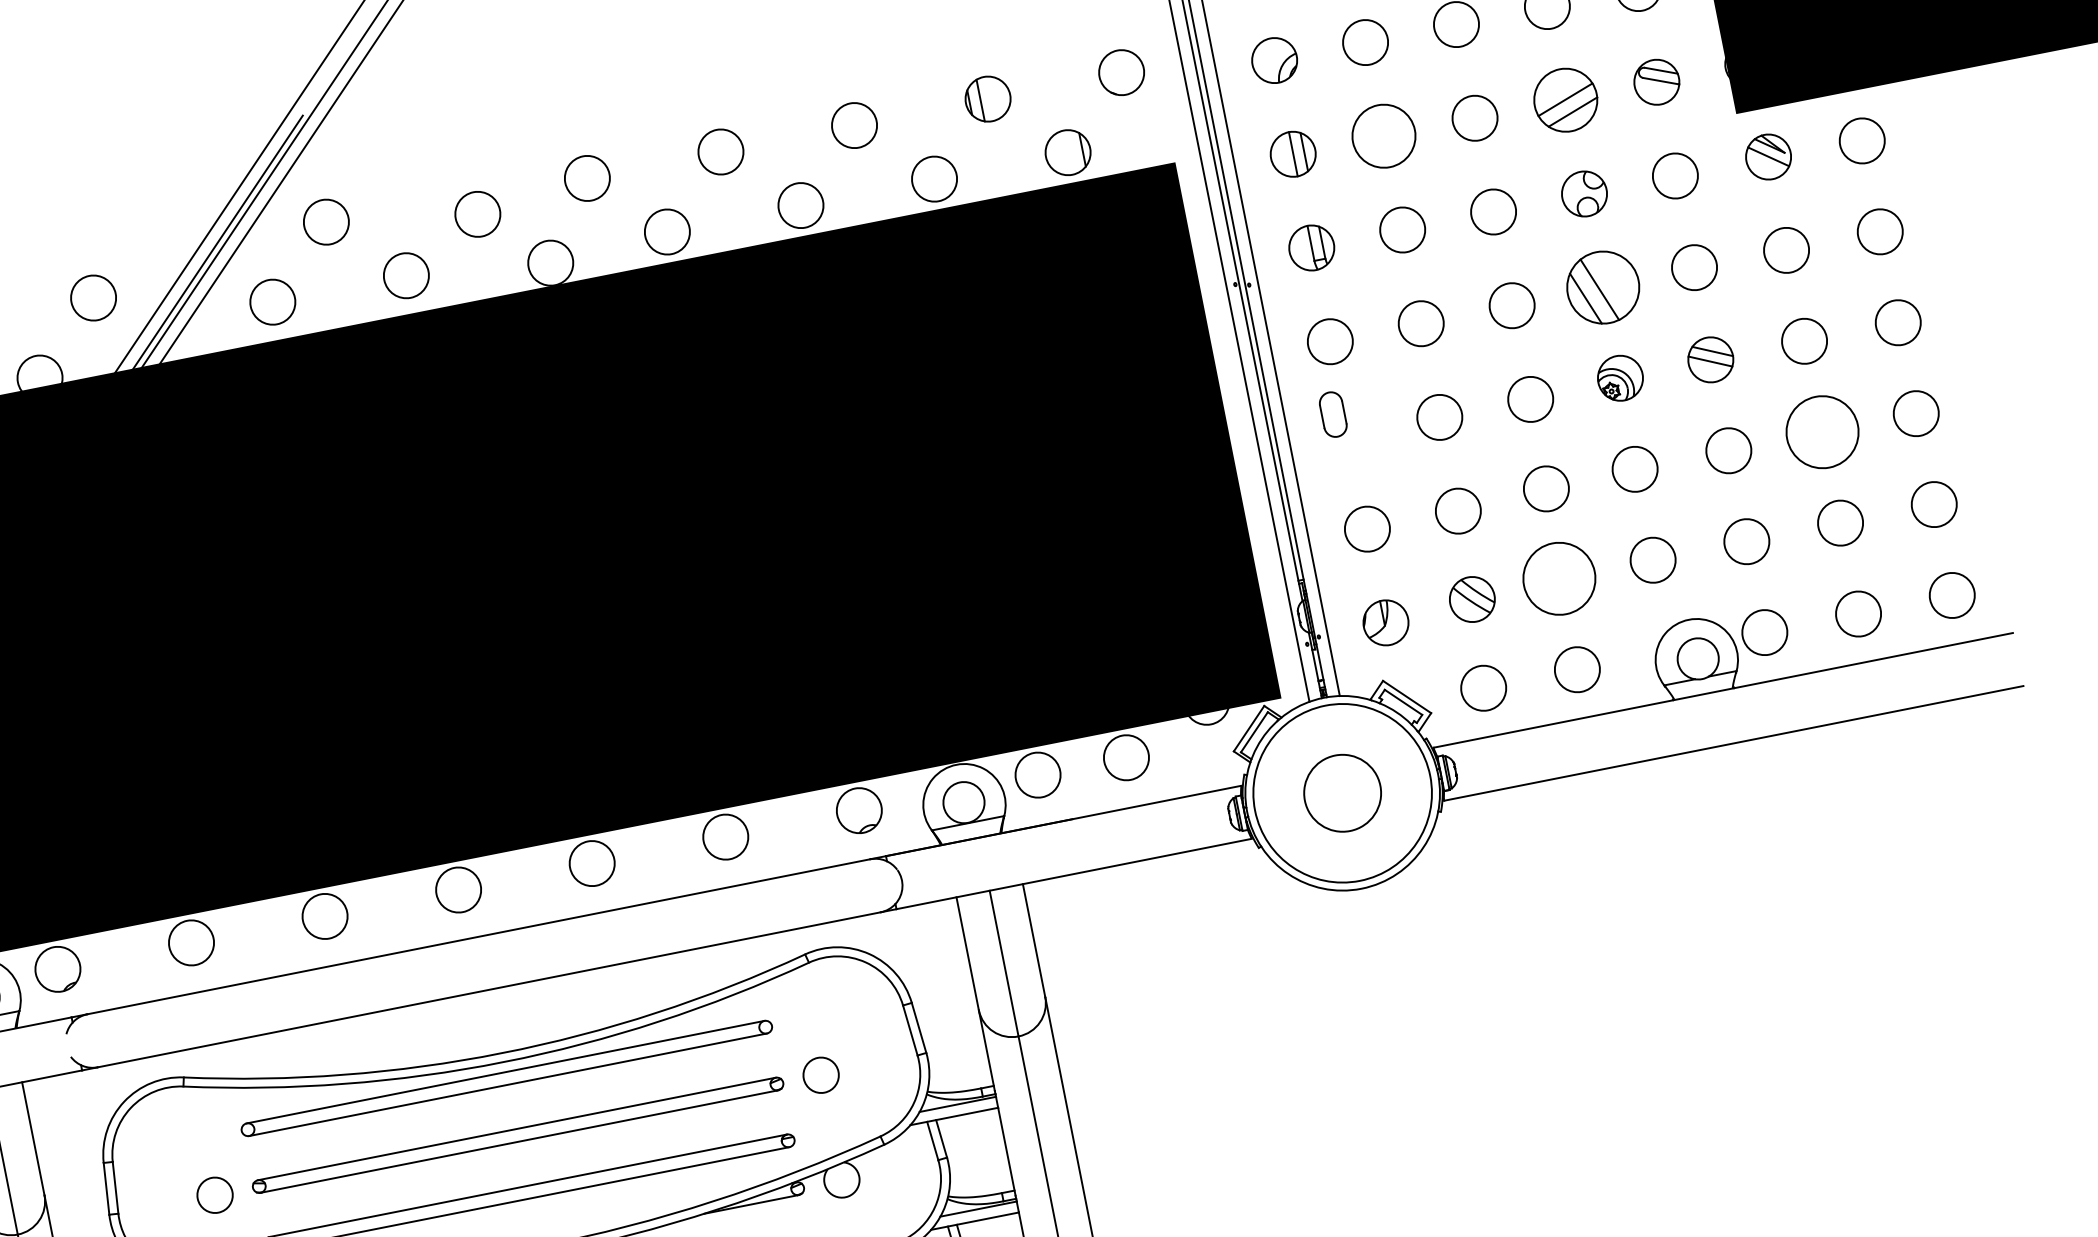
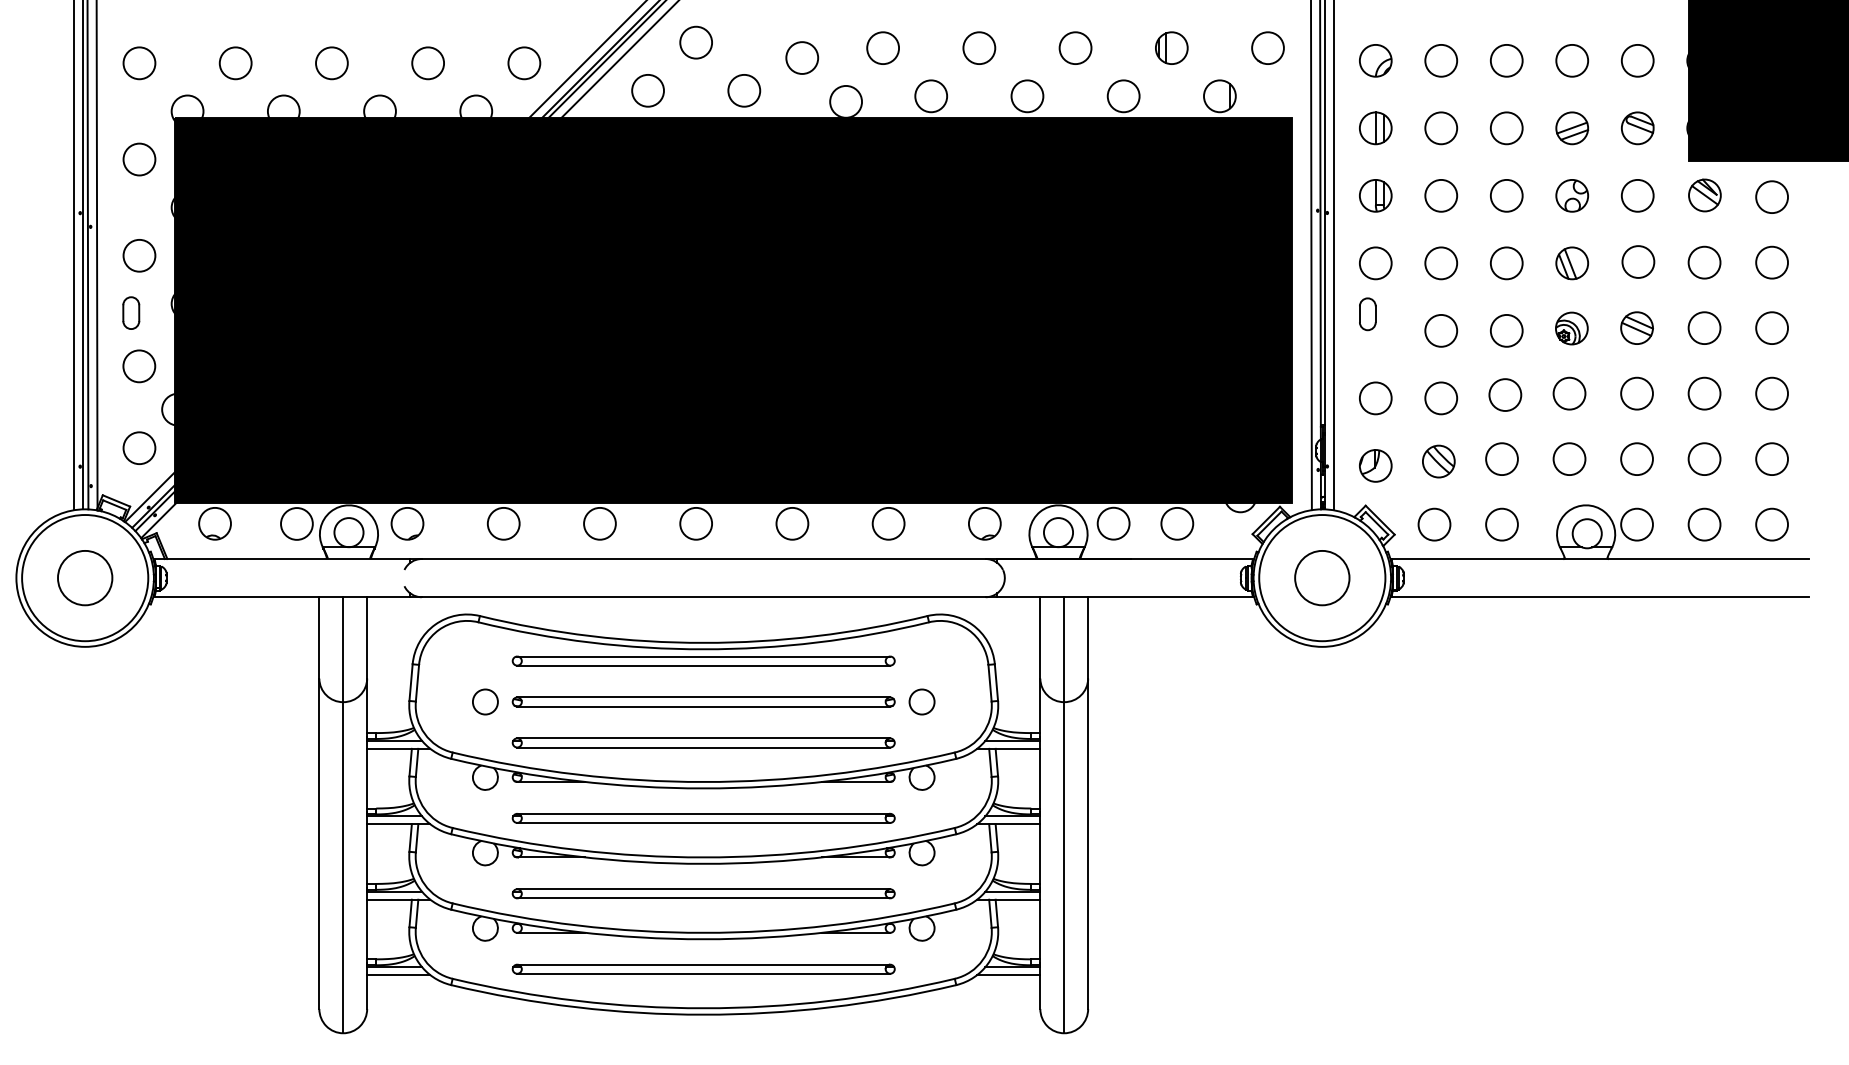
part: (1566, 100) -> (1572, 128), size x0.71
circle: (1384, 136) -> (1441, 128), size x0.71
part: (1602, 288) -> (1571, 263), size x0.62
circle: (1822, 431) -> (1704, 393), size x0.62
circle: (1558, 579) -> (1501, 459), size x0.62

